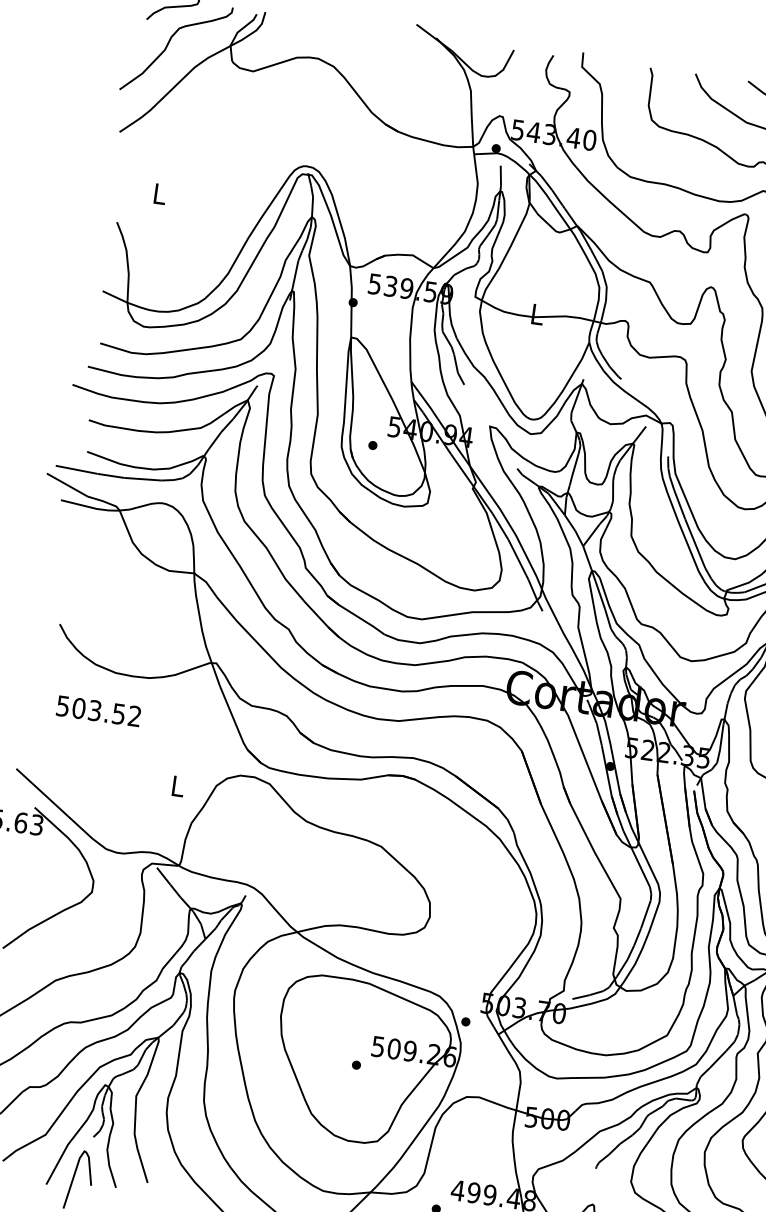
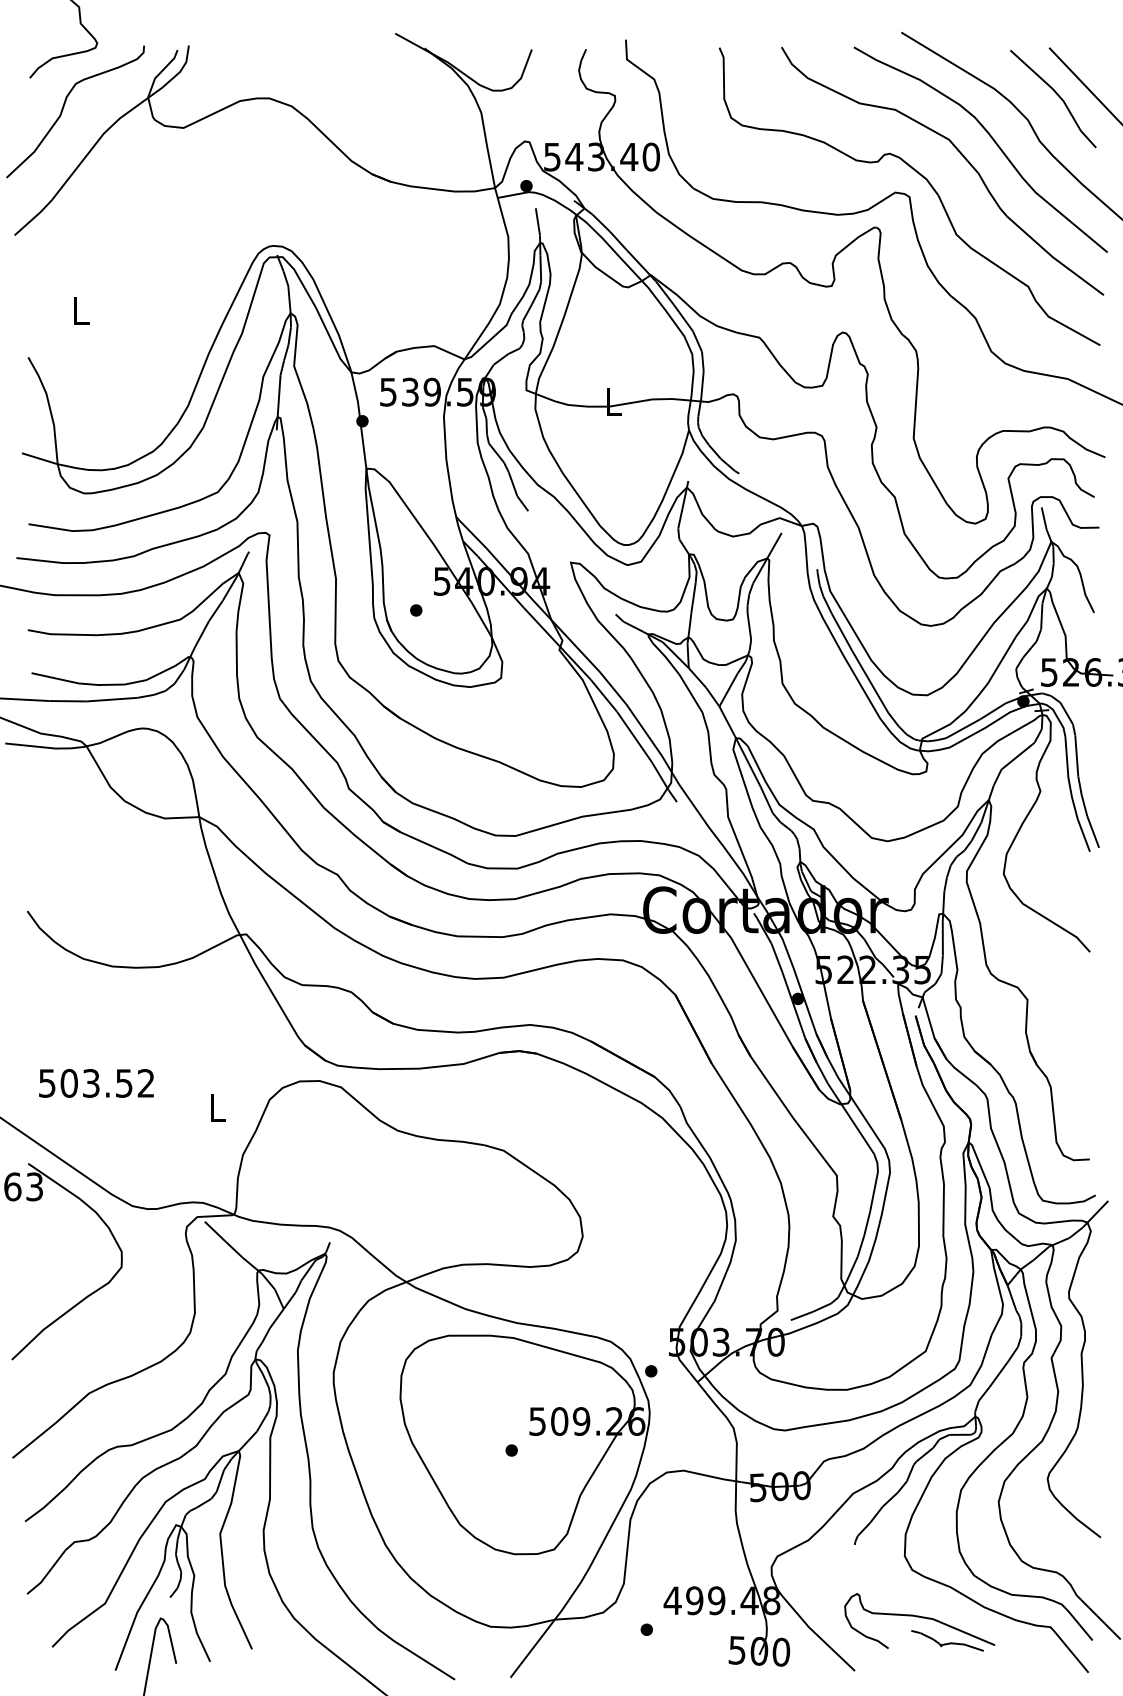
text: (98, 711) -> (96, 1083), moved

